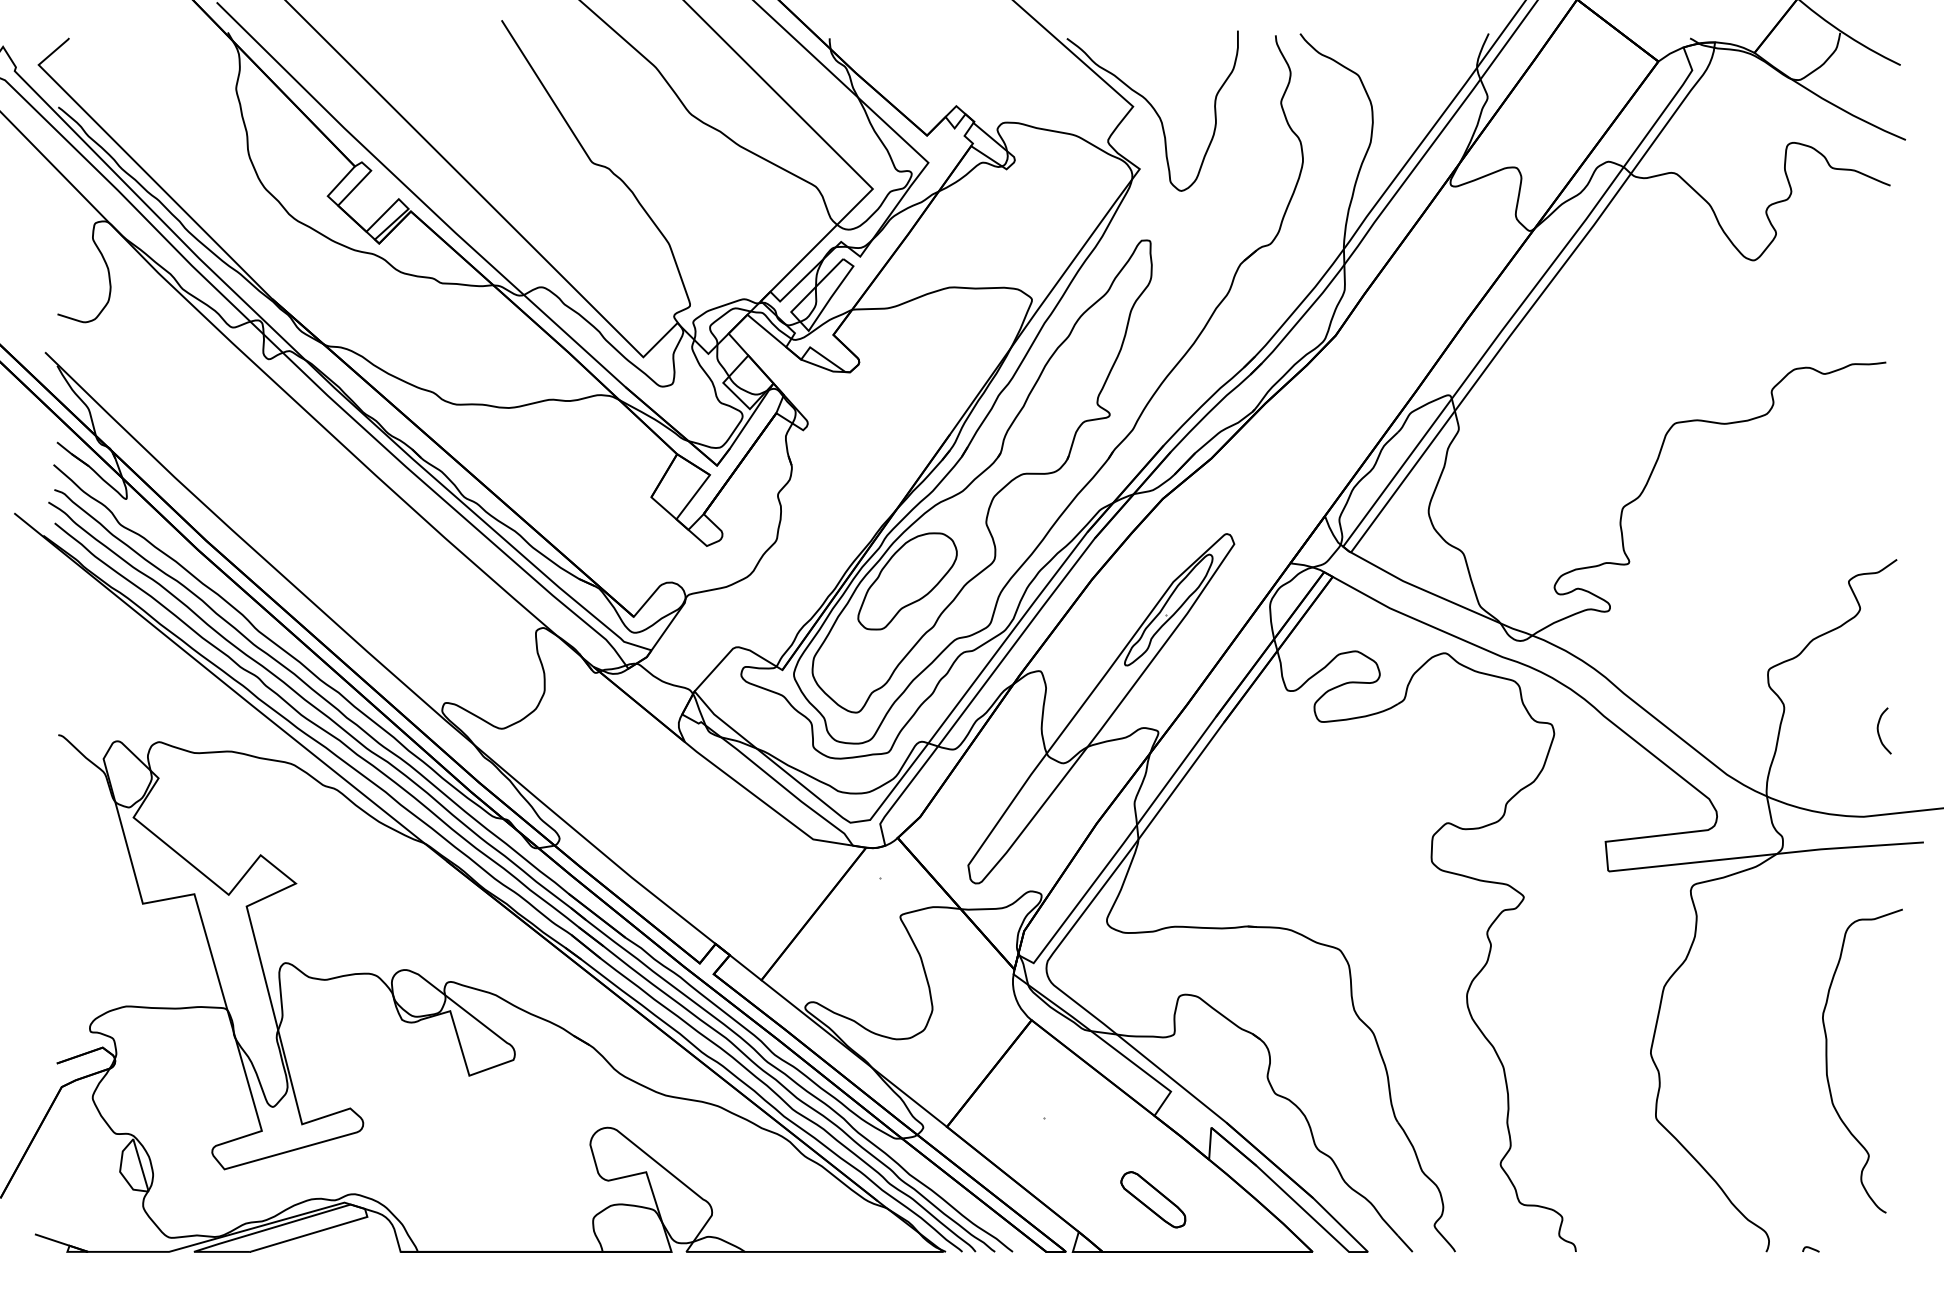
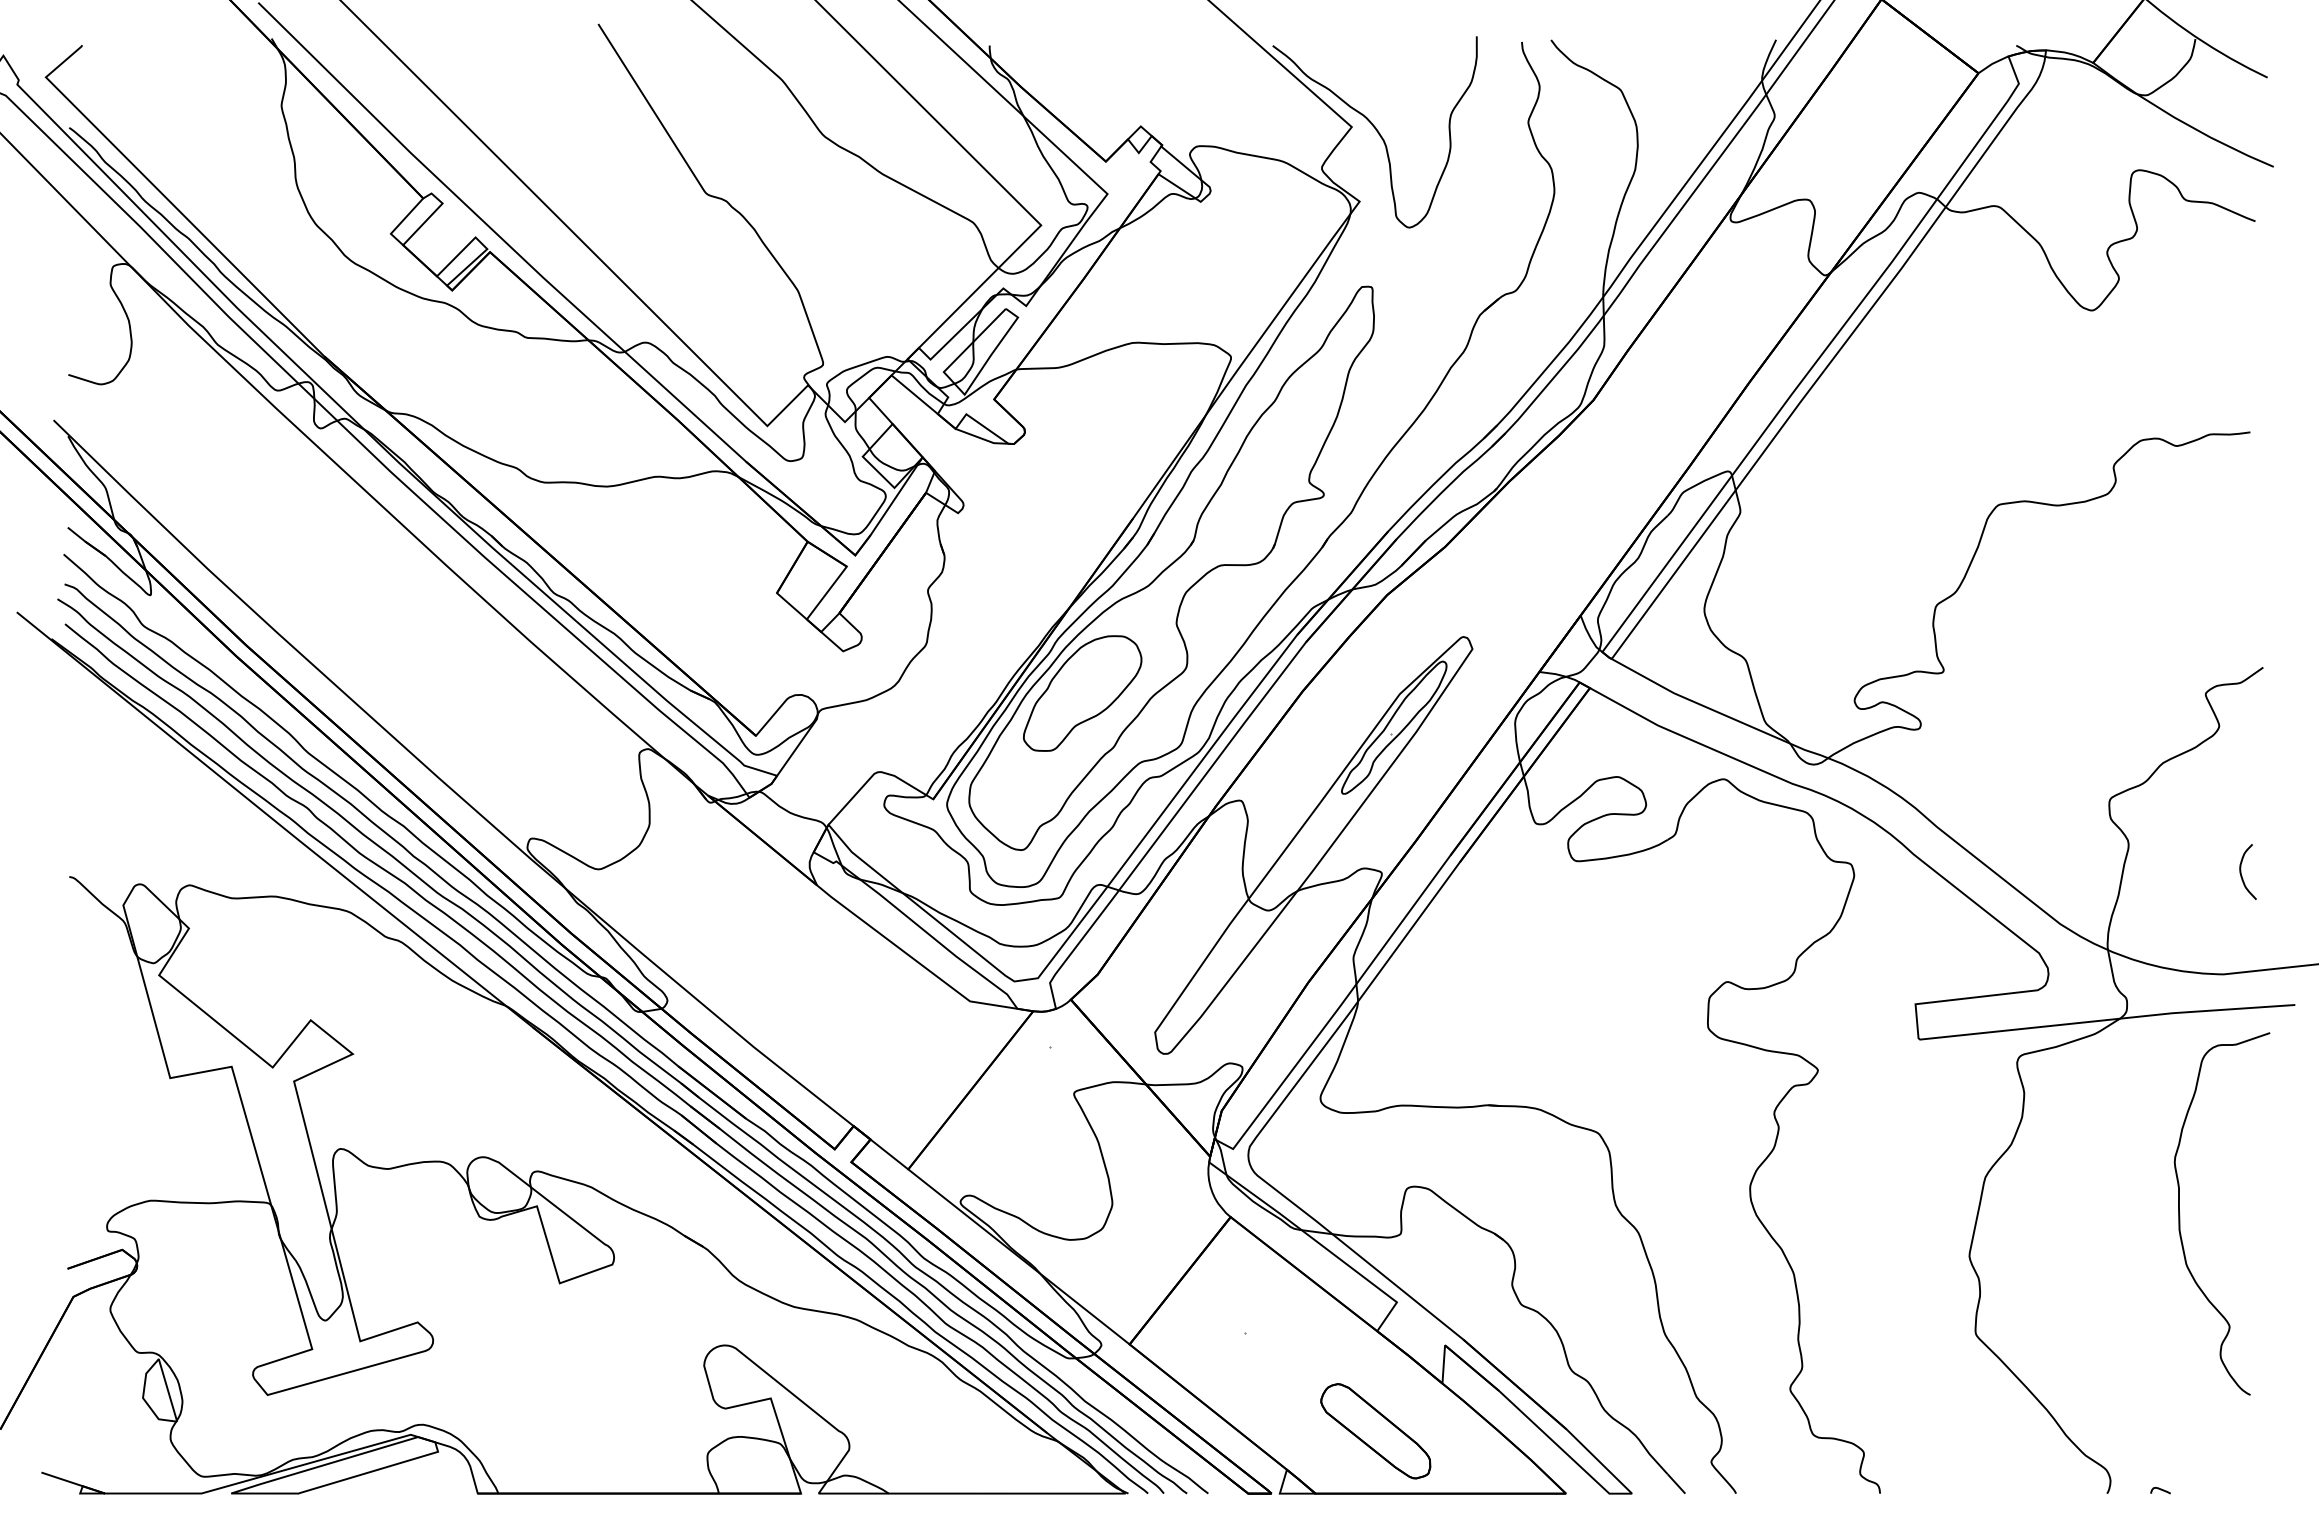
curve: (1827, 1061) -> (2180, 1214), moved
part: (1153, 1199) -> (1375, 1431), size x1.43

